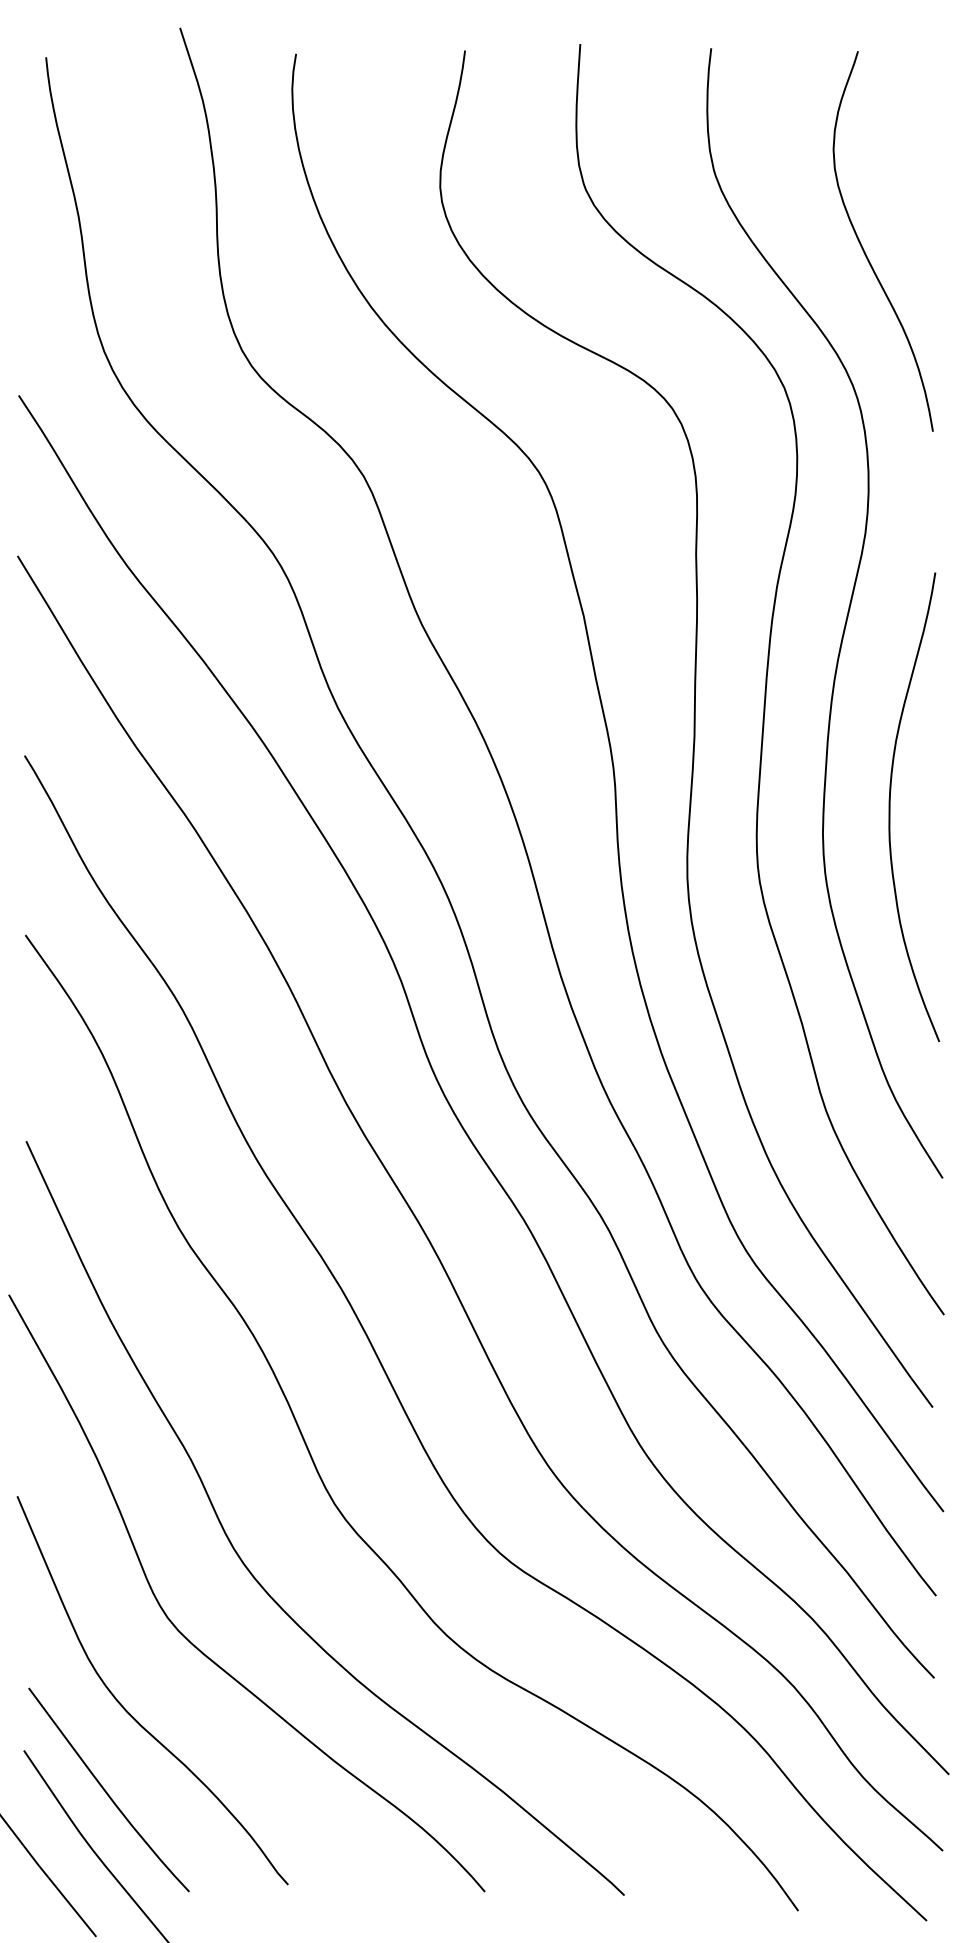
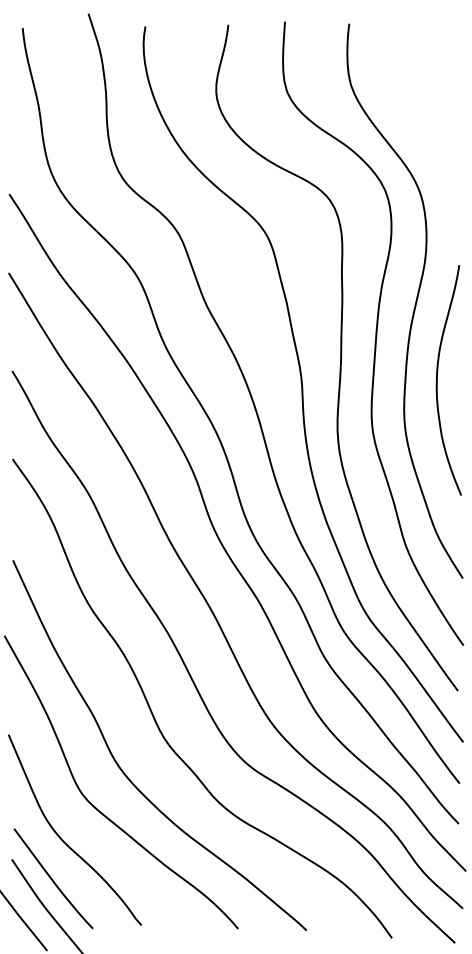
curve: (866, 251) -> (425, 123), removed
curve: (890, 807) -> (437, 380), moved

